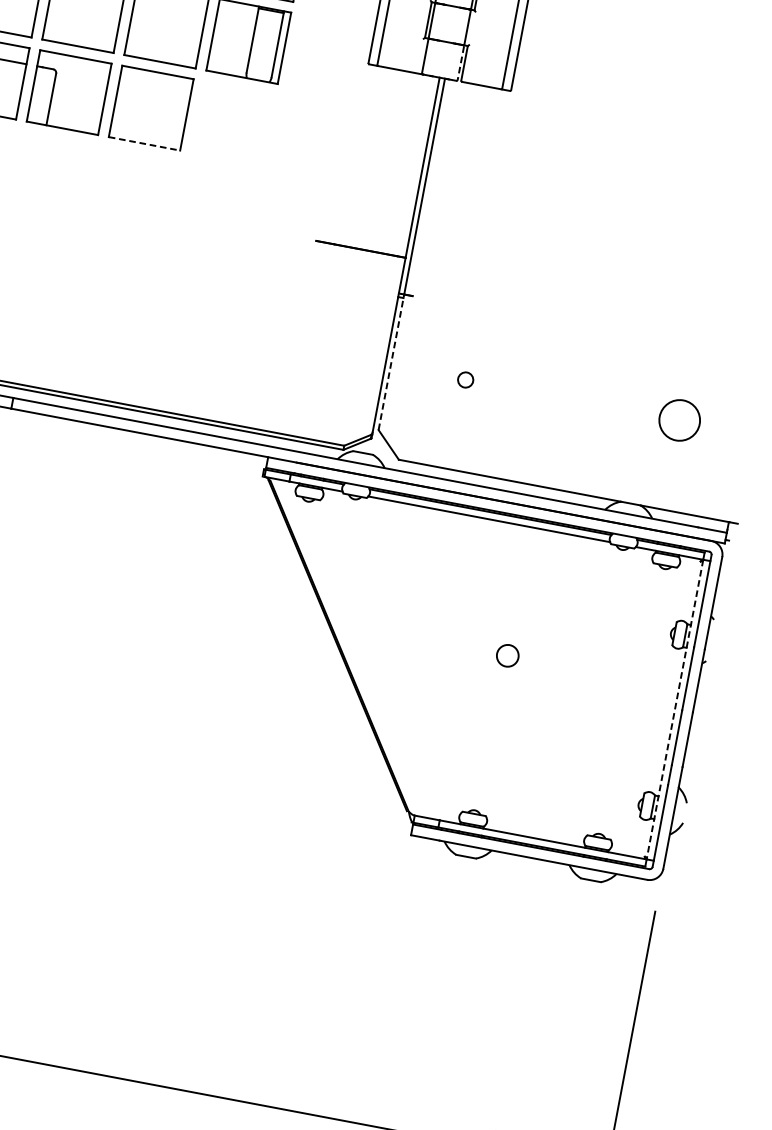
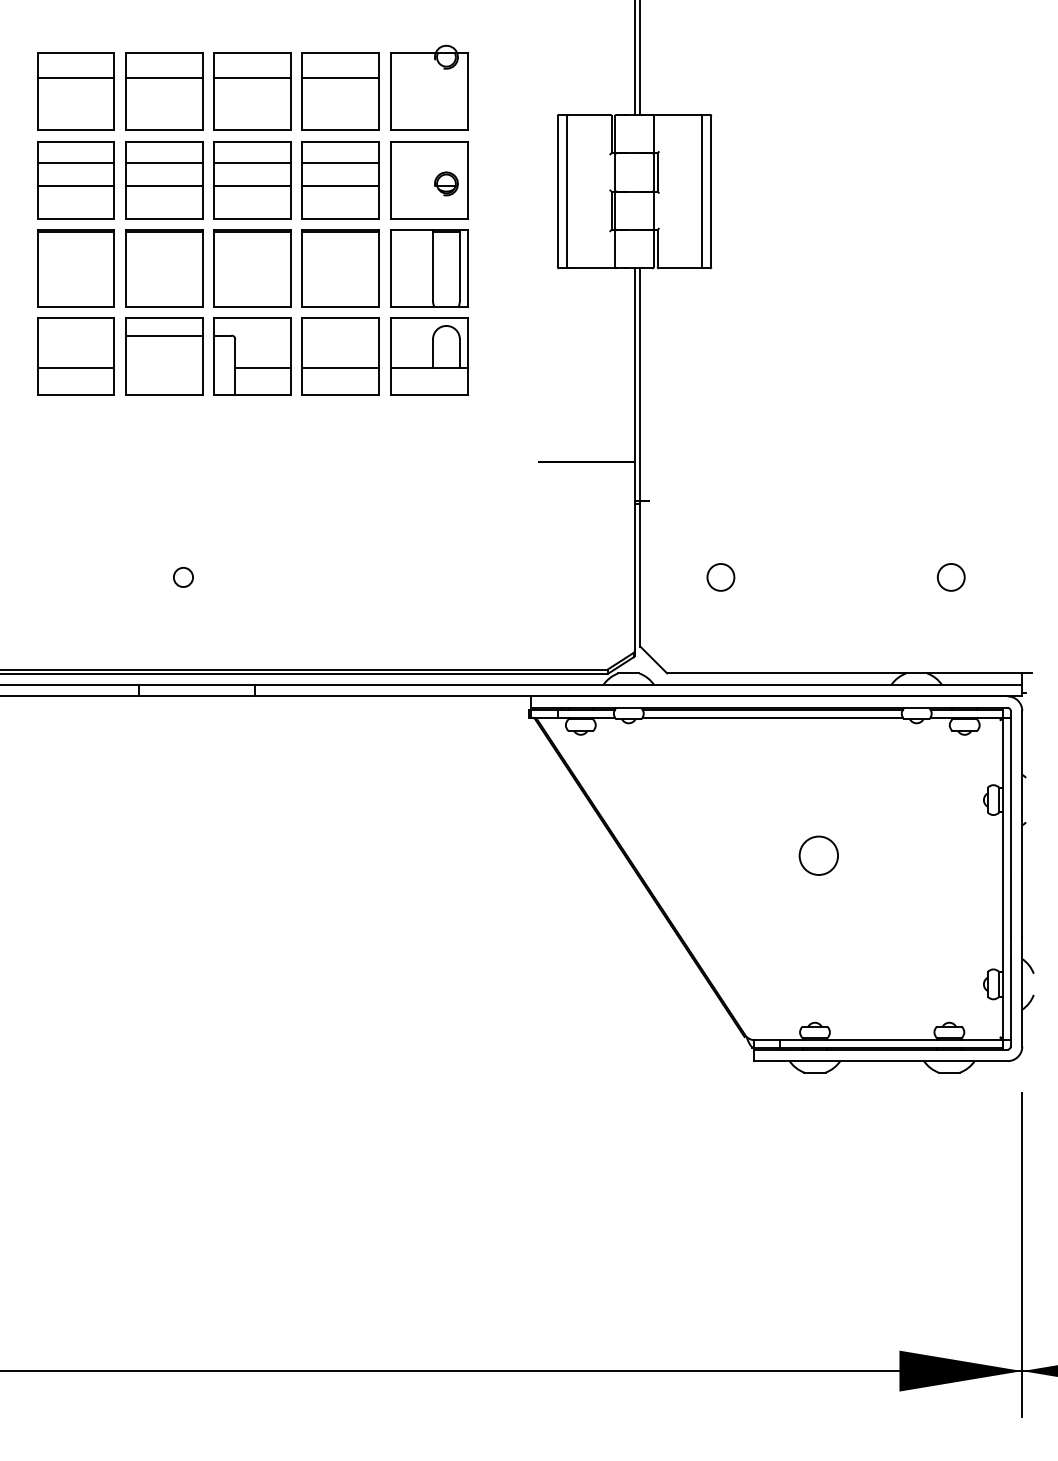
line: (460, 63) -> (653, 249), dashed -> solid
line: (76, 105) -> (262, 368), added
line: (148, 119) -> (340, 368), added
part: (233, 123) -> (429, 356), added
line: (145, 144) -> (341, 395), dashed -> solid
line: (391, 362) -> (640, 573), dashed -> solid
circle: (465, 379) -> (720, 577), size x1.67
circle: (679, 419) -> (950, 576), size x0.62
circle: (507, 655) -> (818, 855), size x1.67
line: (675, 710) -> (1003, 879), dashed -> solid

